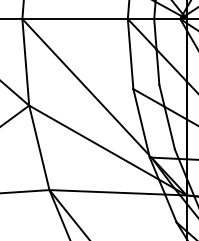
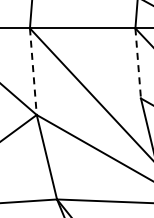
line: (130, 54) -> (138, 63), solid -> dashed
line: (25, 62) -> (33, 71), solid -> dashed

